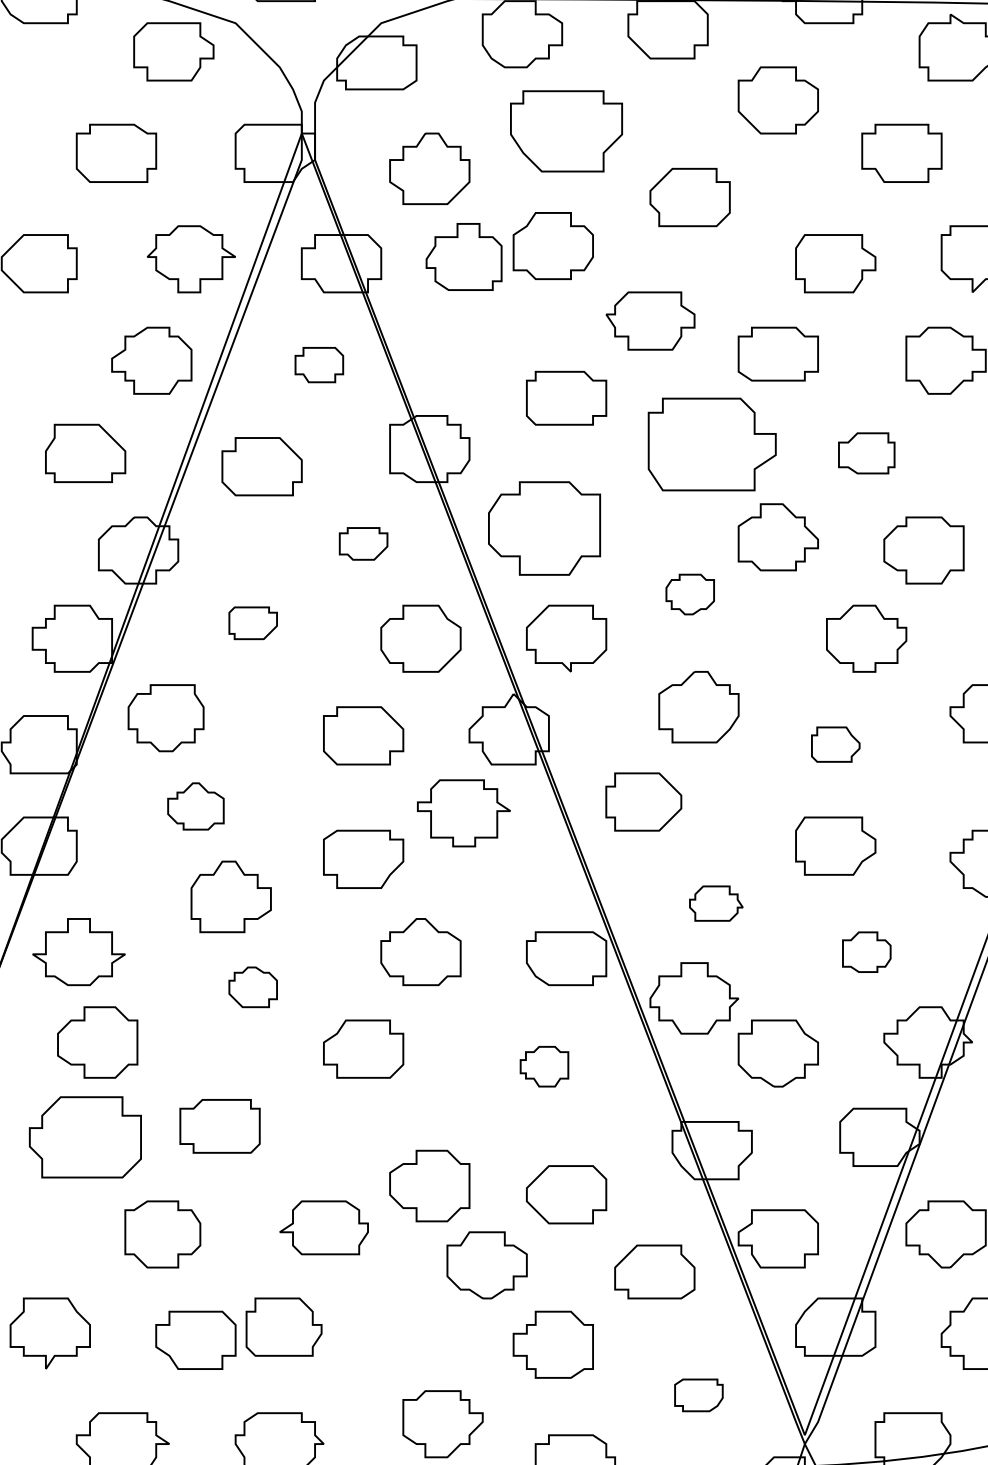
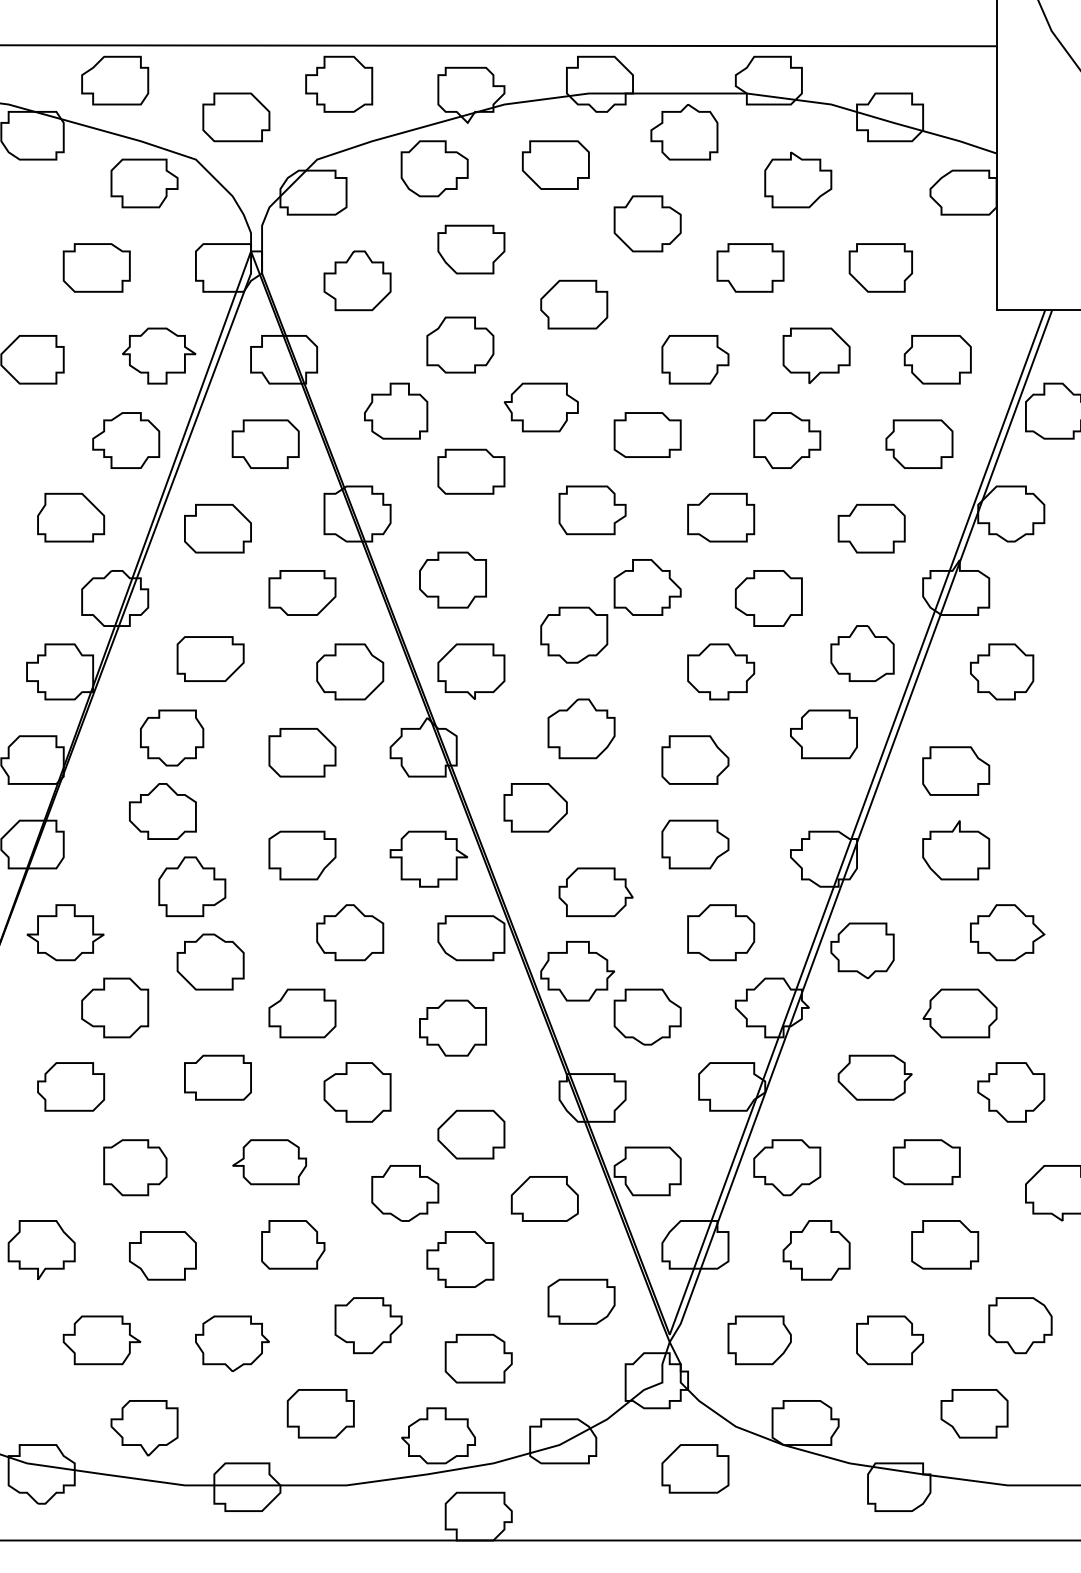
part: (566, 131) -> (471, 249), size x0.71
part: (464, 256) -> (396, 410), moved
part: (319, 364) -> (265, 443), size x1.67
part: (712, 444) -> (592, 510), size x0.62
part: (867, 453) -> (721, 517), size x1.43
part: (543, 527) -> (452, 579), size x0.71
part: (363, 543) -> (302, 592), size x1.67
part: (690, 593) -> (574, 634), size x1.67
part: (253, 622) -> (210, 658), size x1.67
part: (166, 717) -> (172, 737), moved
part: (835, 743) -> (695, 759), size x1.67
part: (195, 806) -> (162, 811), size x1.43
part: (463, 812) -> (428, 858), moved
part: (715, 903) -> (595, 892), size x1.67
part: (867, 951) -> (721, 932), size x1.67
part: (253, 986) -> (210, 961), size x1.67
part: (98, 1041) -> (115, 1007), moved
part: (543, 1065) -> (452, 1027), size x1.67
part: (219, 1126) -> (217, 1077), moved
part: (86, 1136) -> (71, 1086), size x0.71
part: (429, 1186) -> (357, 1092), moved
part: (284, 1326) -> (293, 1244), moved
part: (698, 1395) -> (581, 1301), size x1.67

